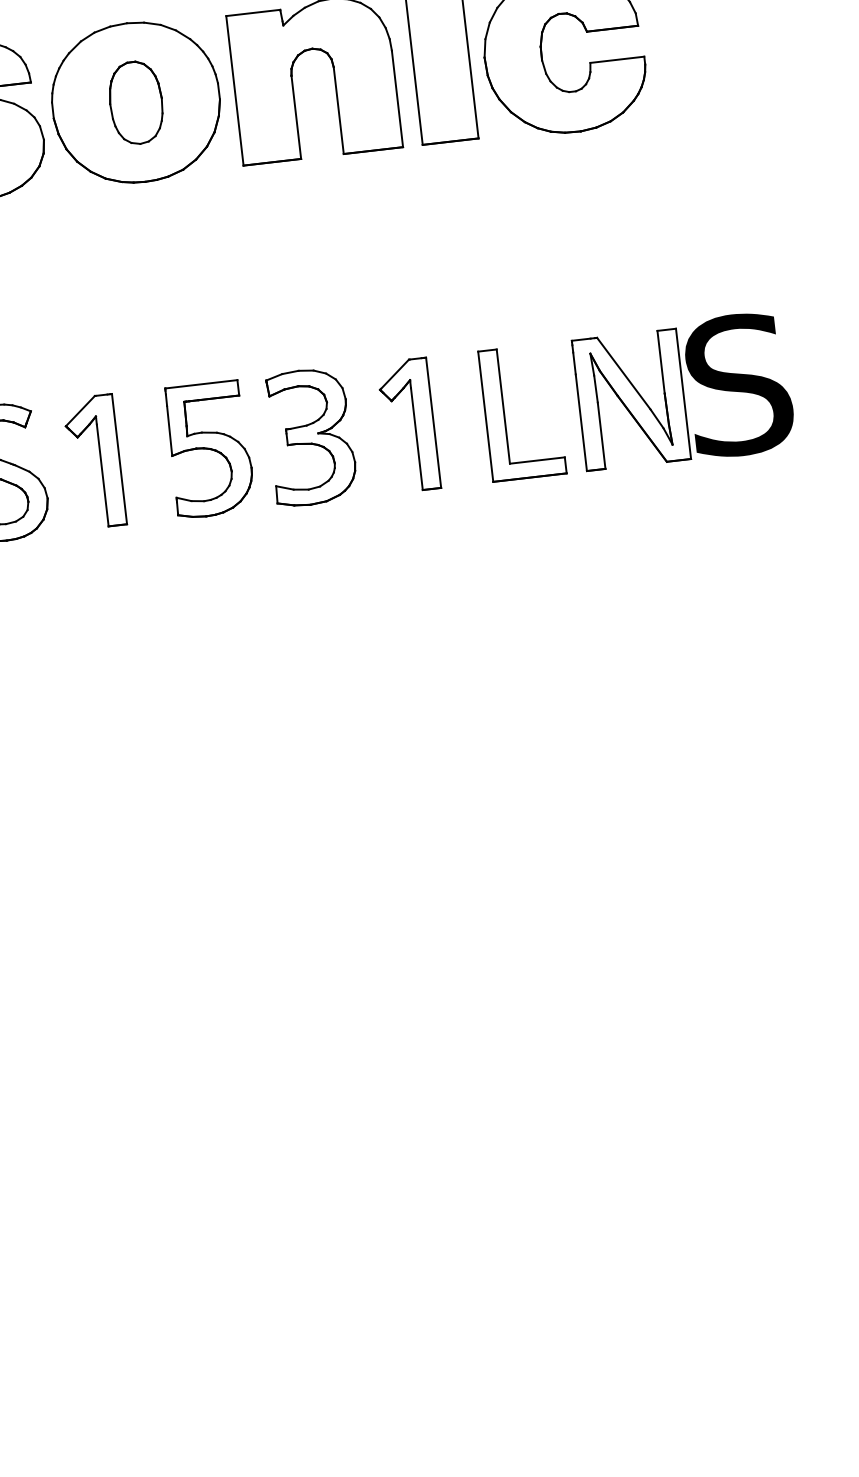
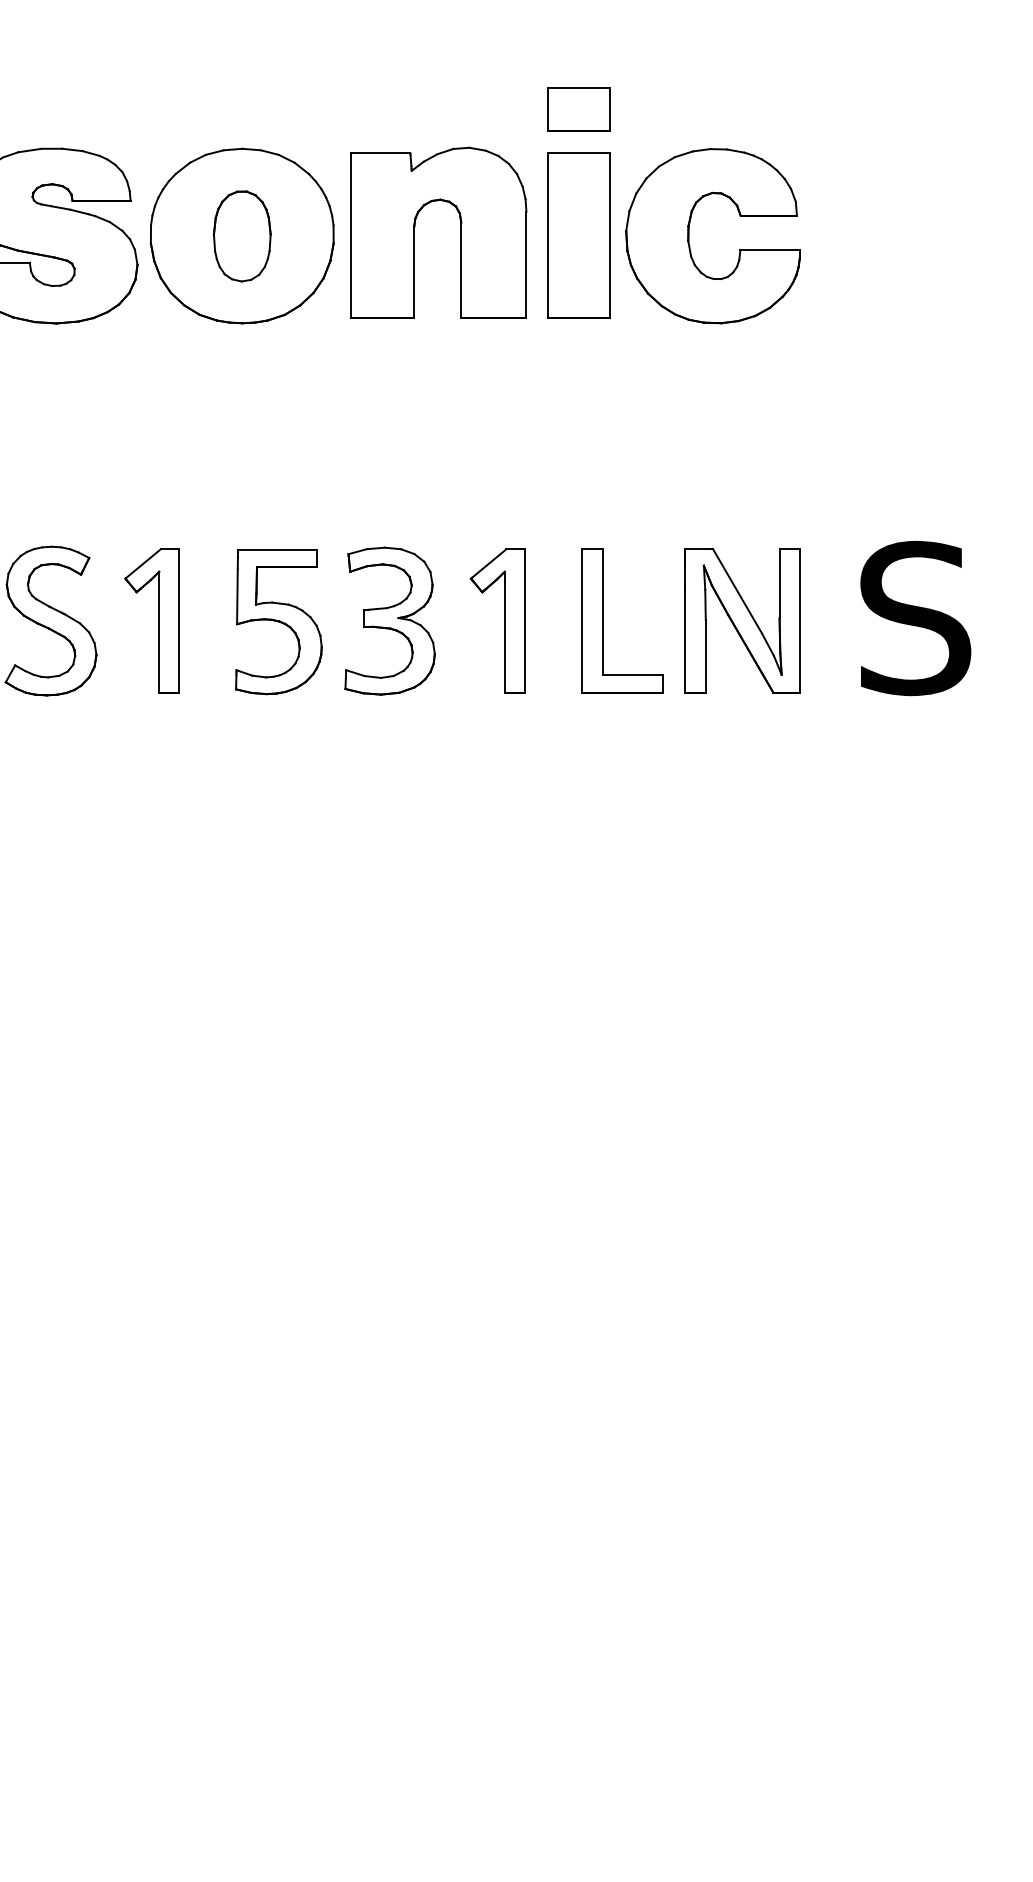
text: (739, 385) -> (915, 618), moved

